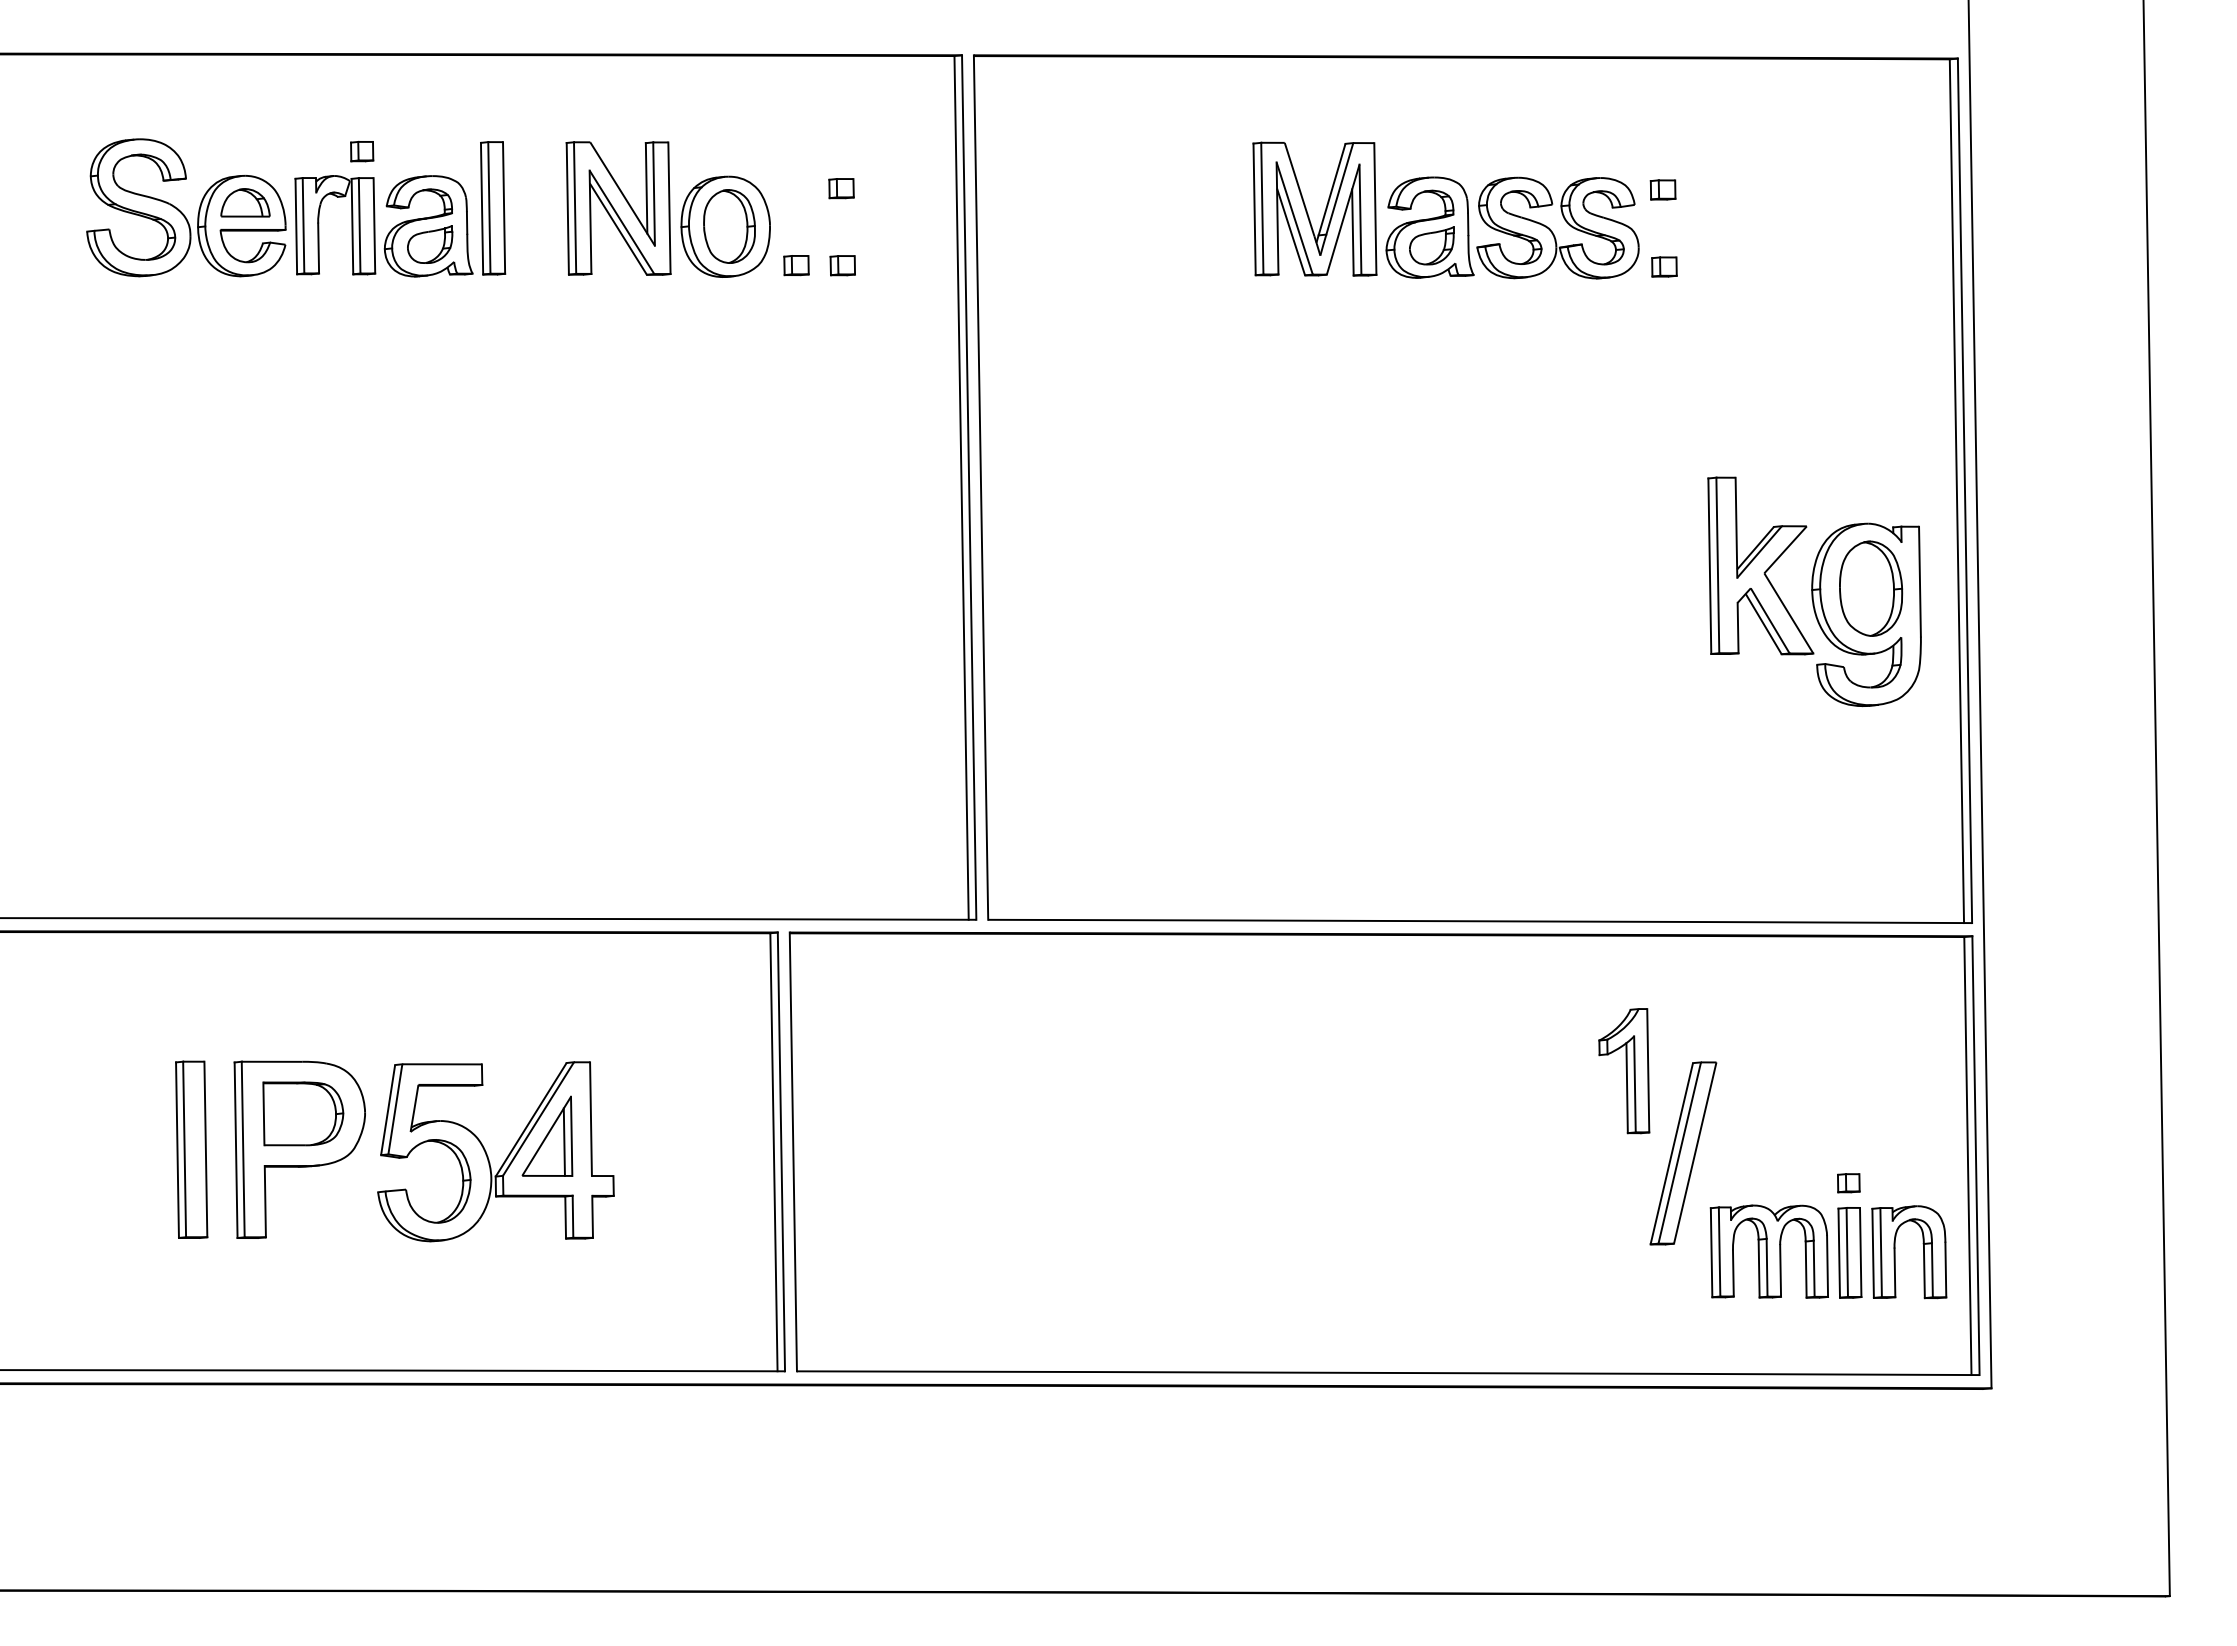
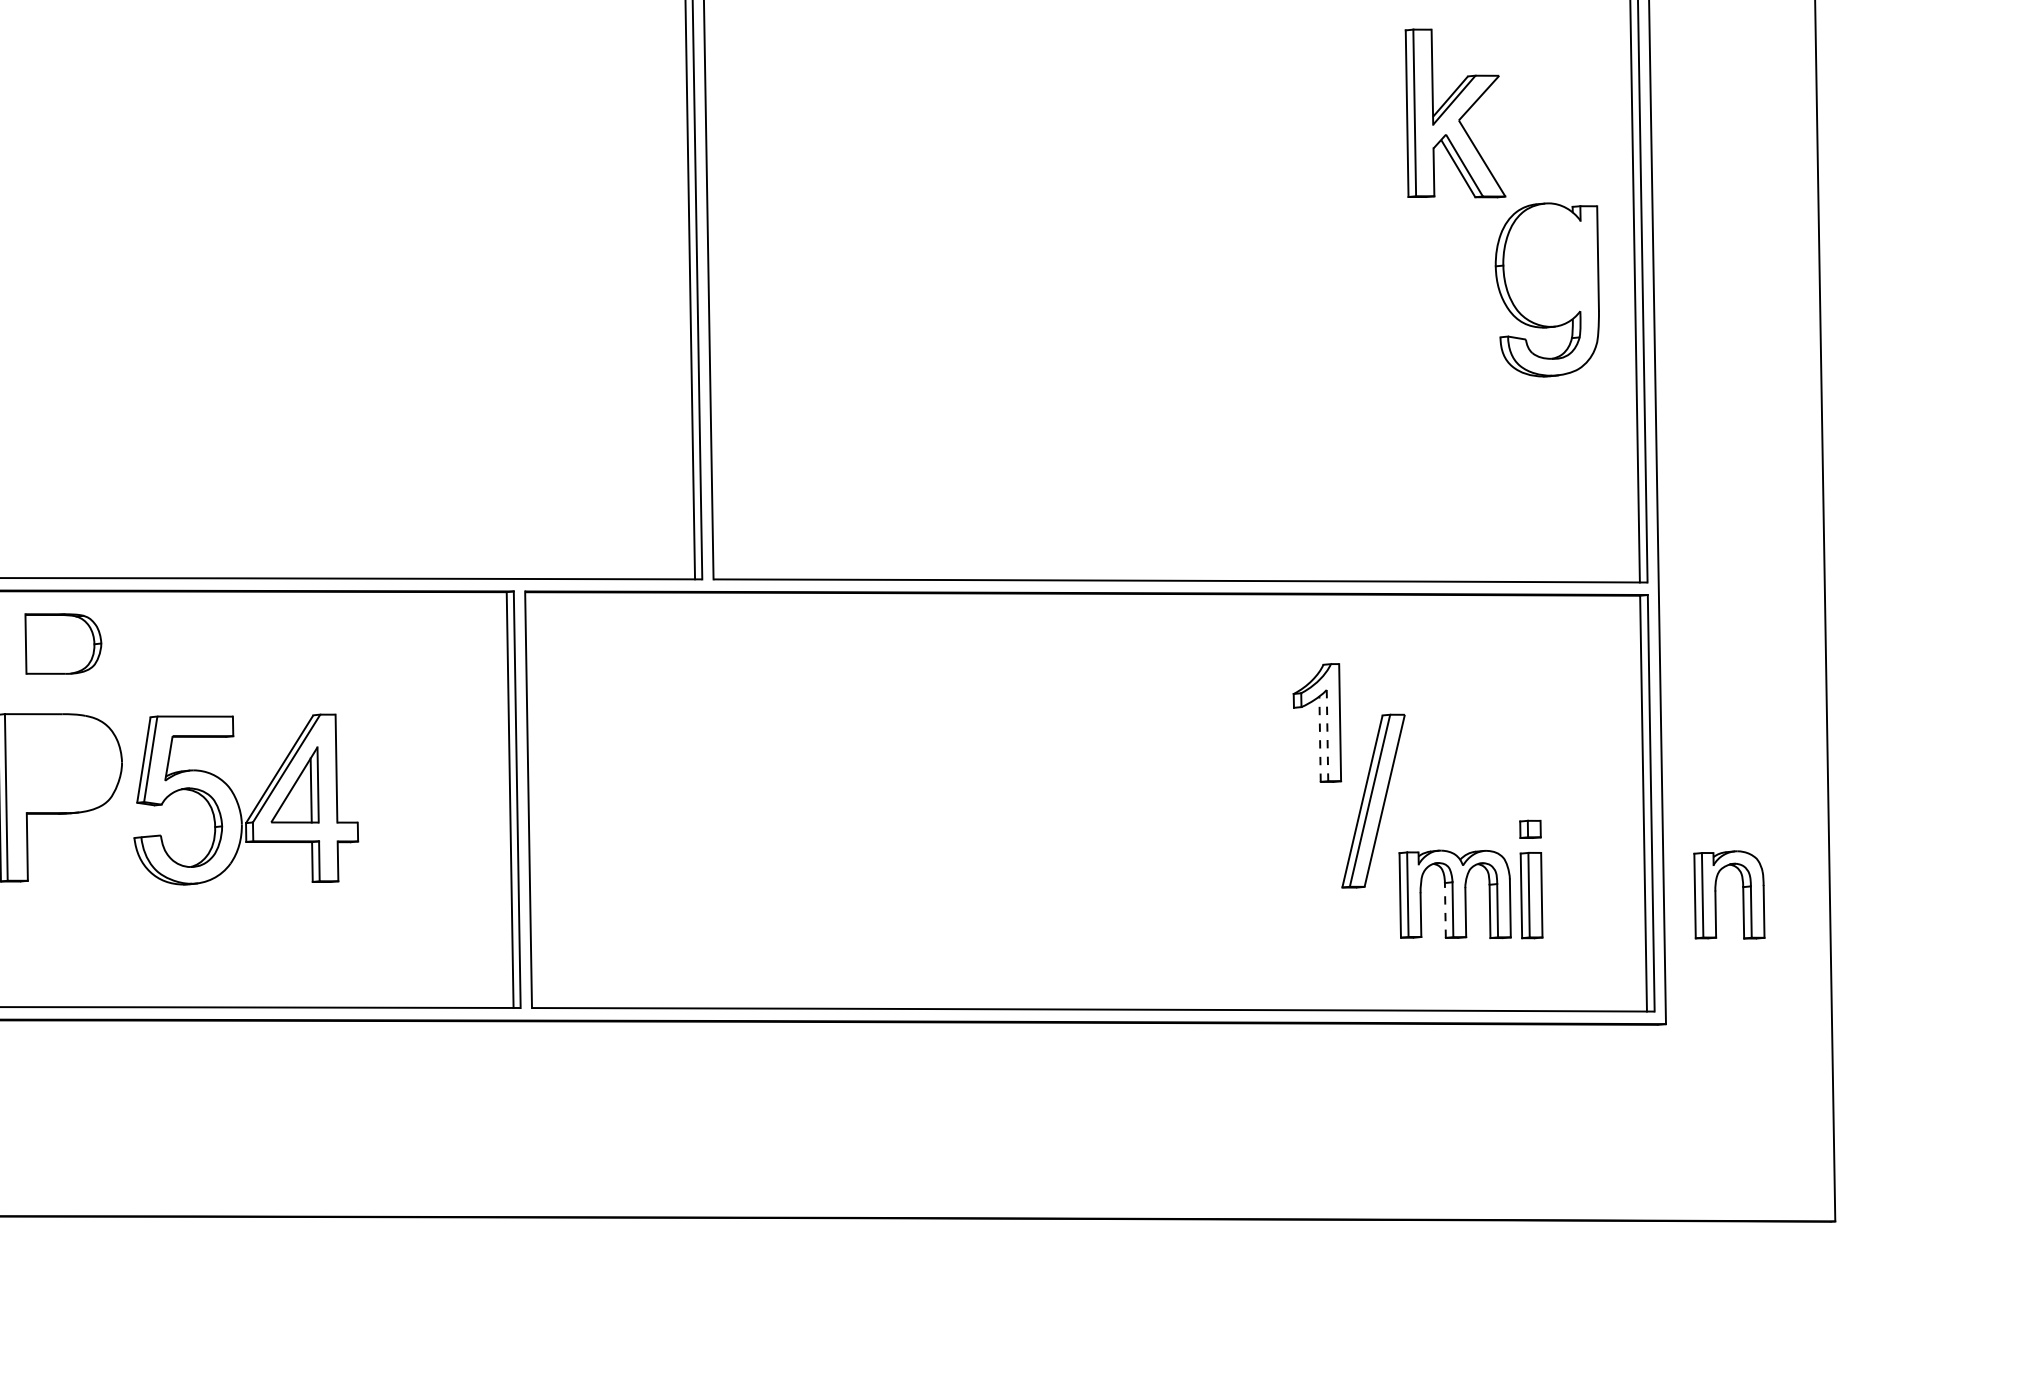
part: (1760, 565) -> (1455, 112), moved
part: (1871, 588) -> (1552, 264), removed
line: (1634, 1084) -> (1327, 735), solid -> dashed
line: (1627, 1088) -> (1320, 739), solid -> dashed
part: (303, 1113) -> (63, 643), moved
part: (1895, 1252) -> (1716, 895), moved
line: (1759, 1268) -> (1445, 910), solid -> dashed

